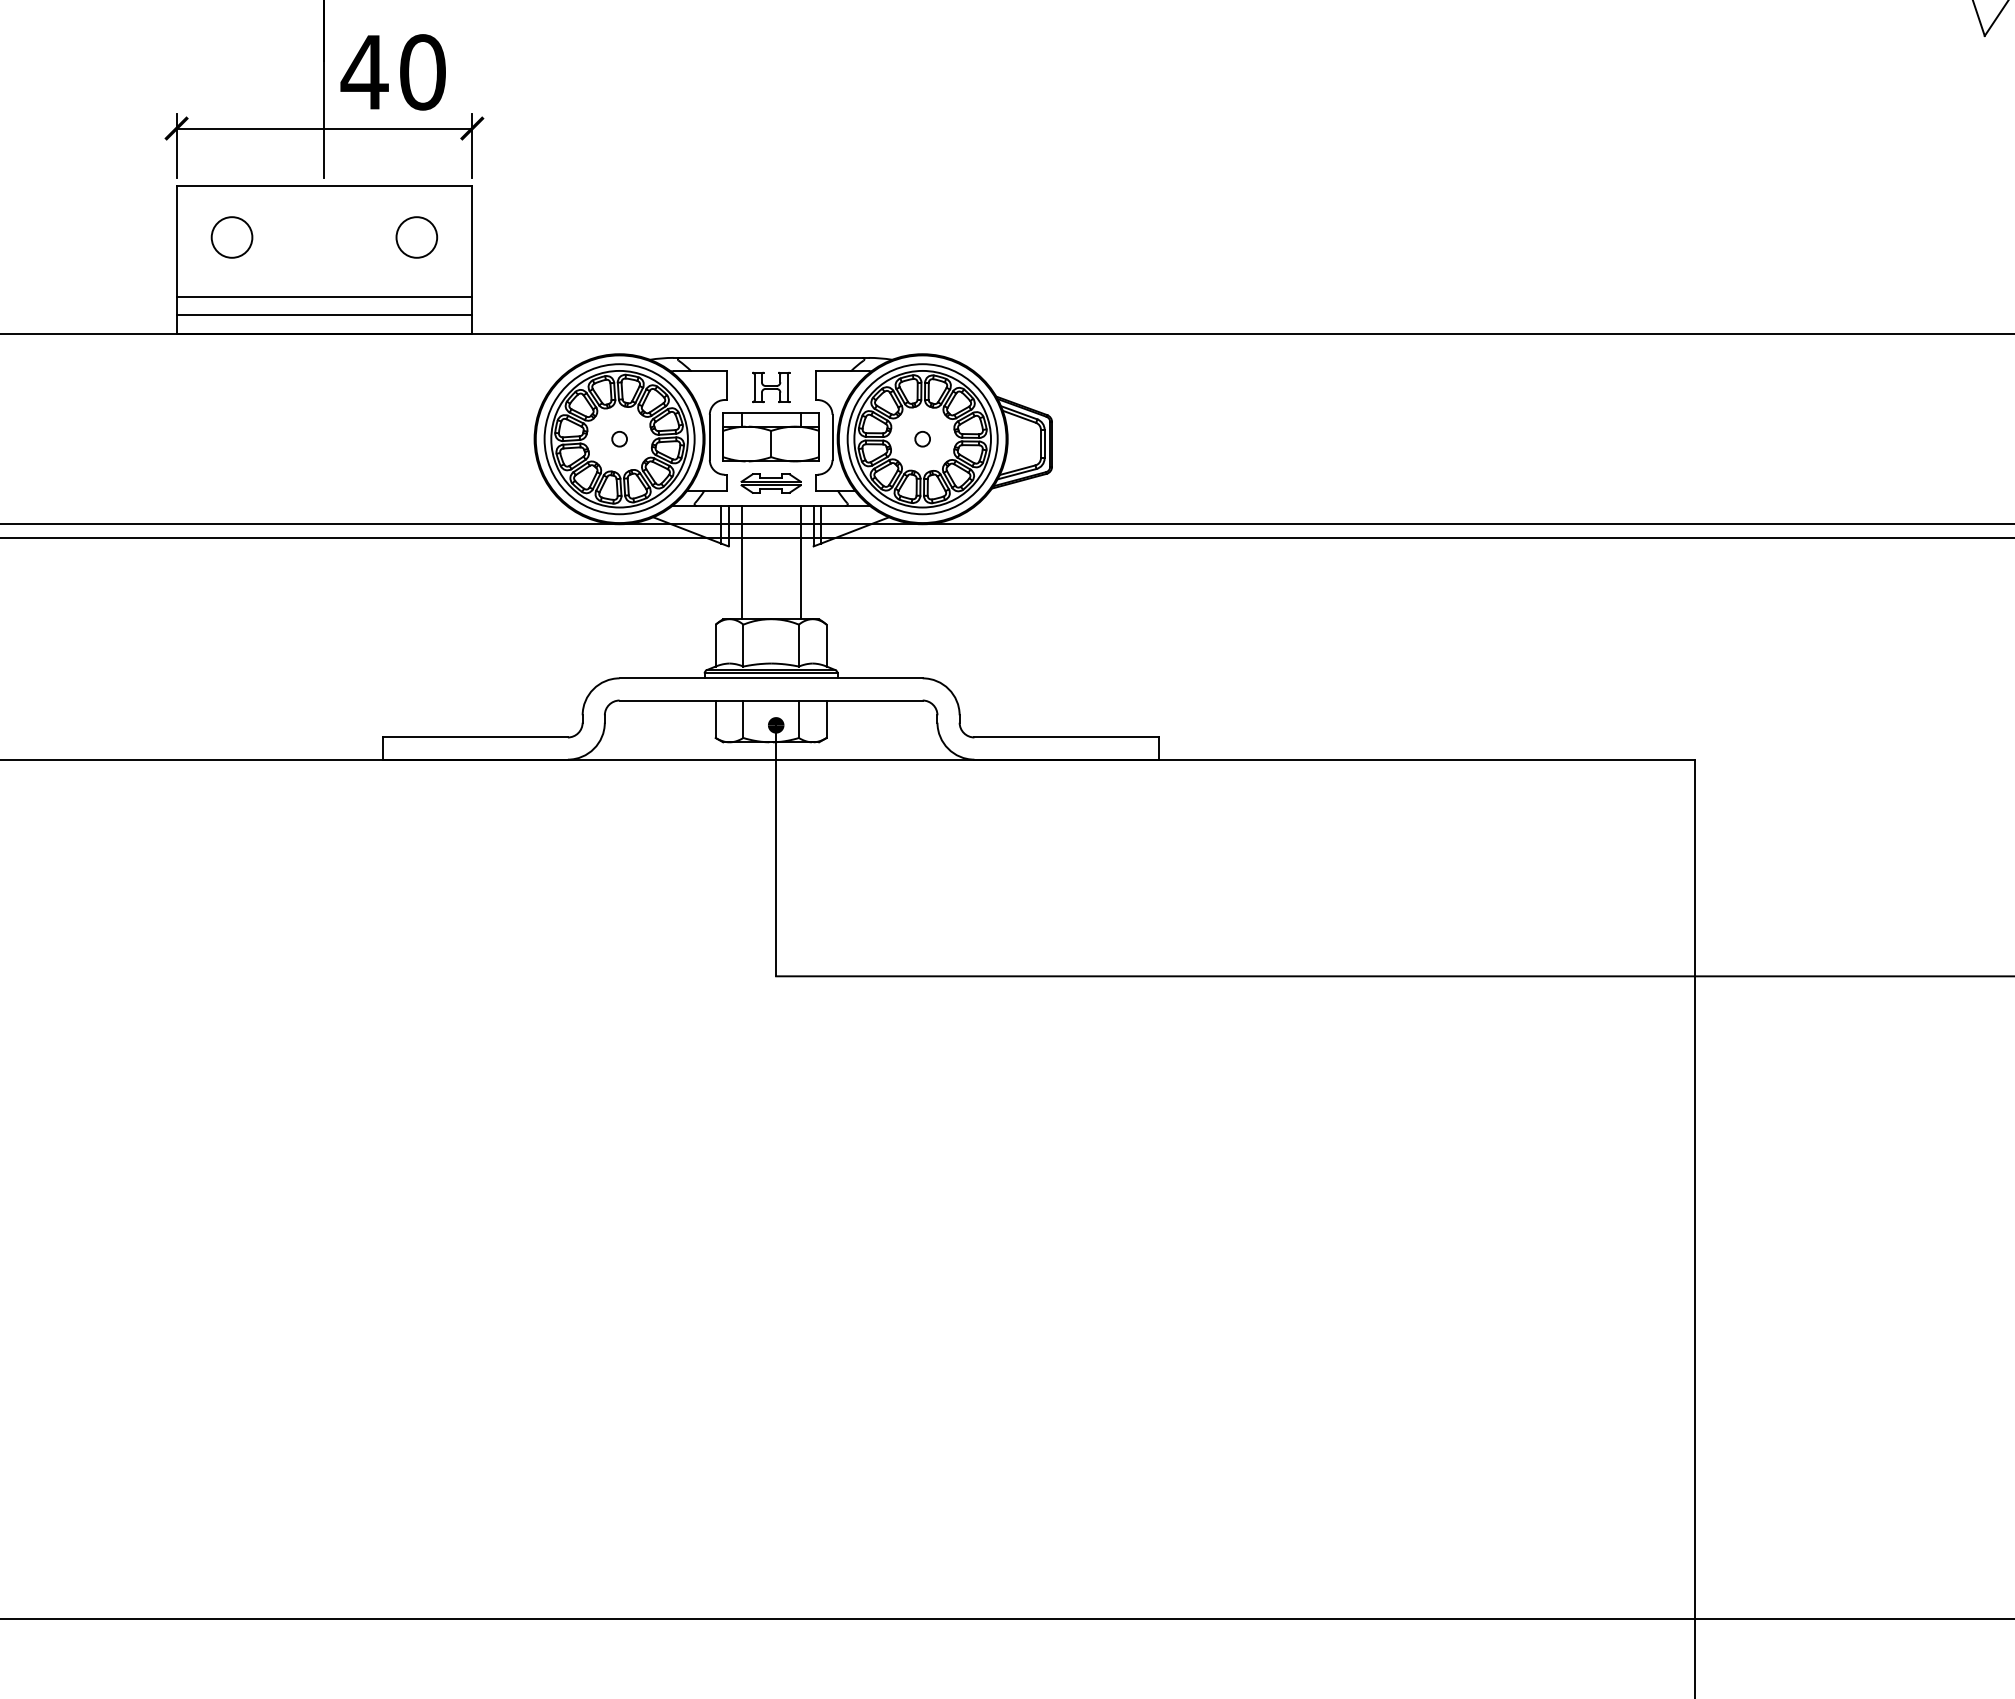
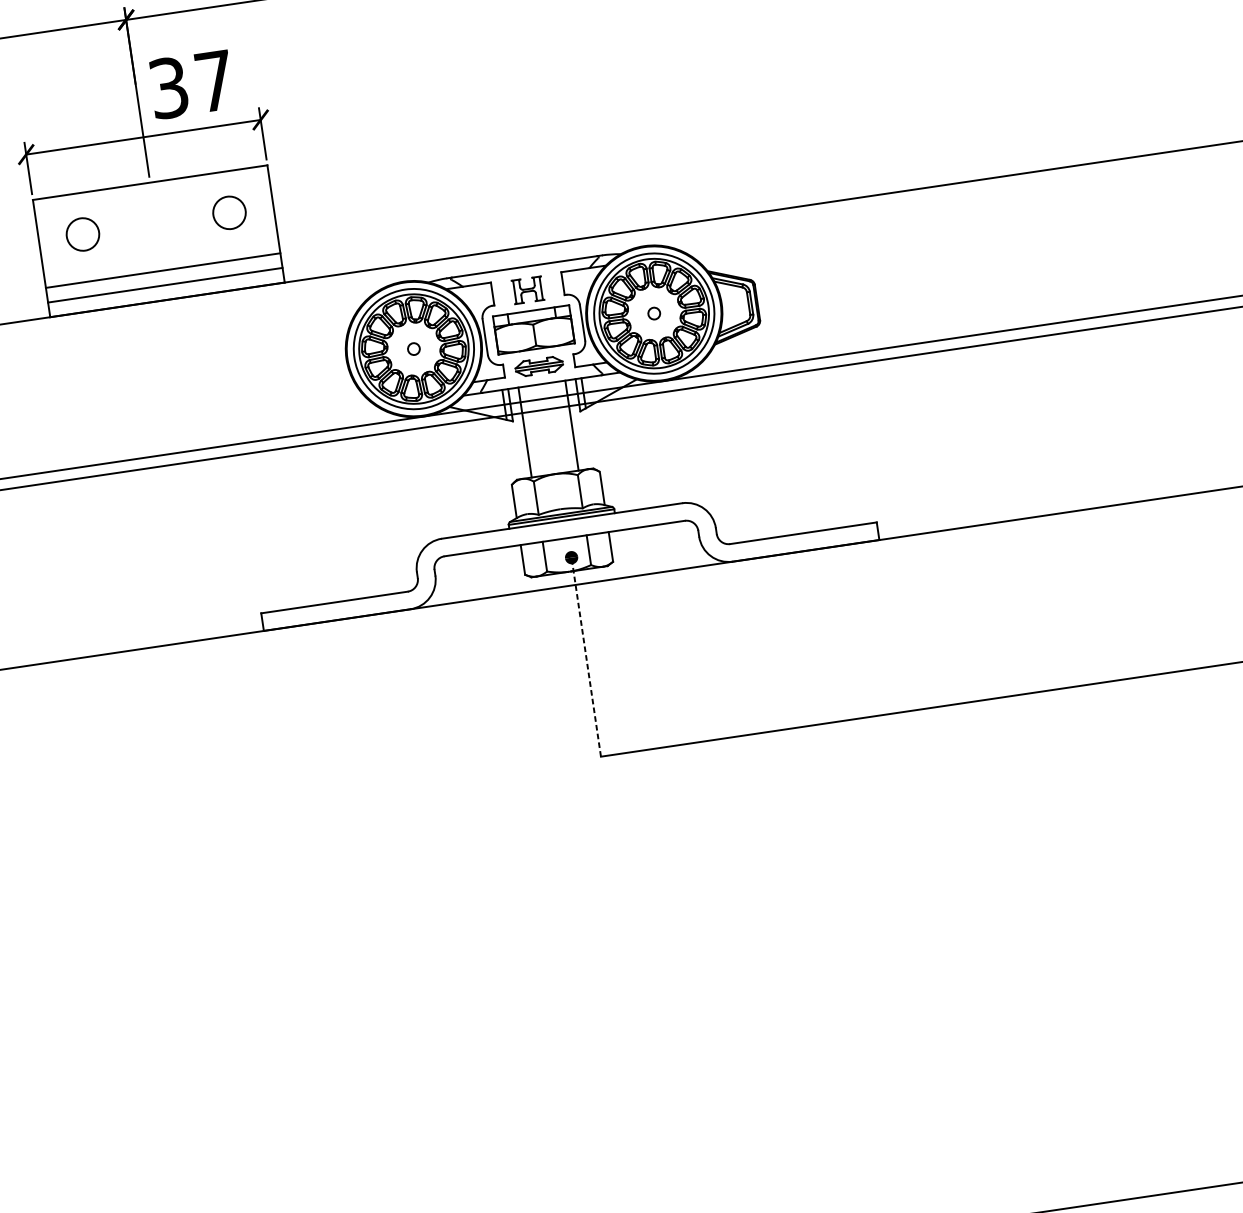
text: (392, 72) -> (190, 84), 40 -> 37
line: (776, 850) -> (586, 656), solid -> dashed

